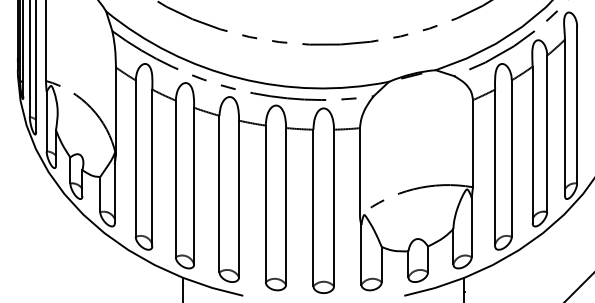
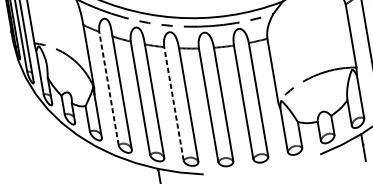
line: (135, 158) -> (108, 88), solid -> dashed
line: (219, 193) -> (173, 103), solid -> dashed

